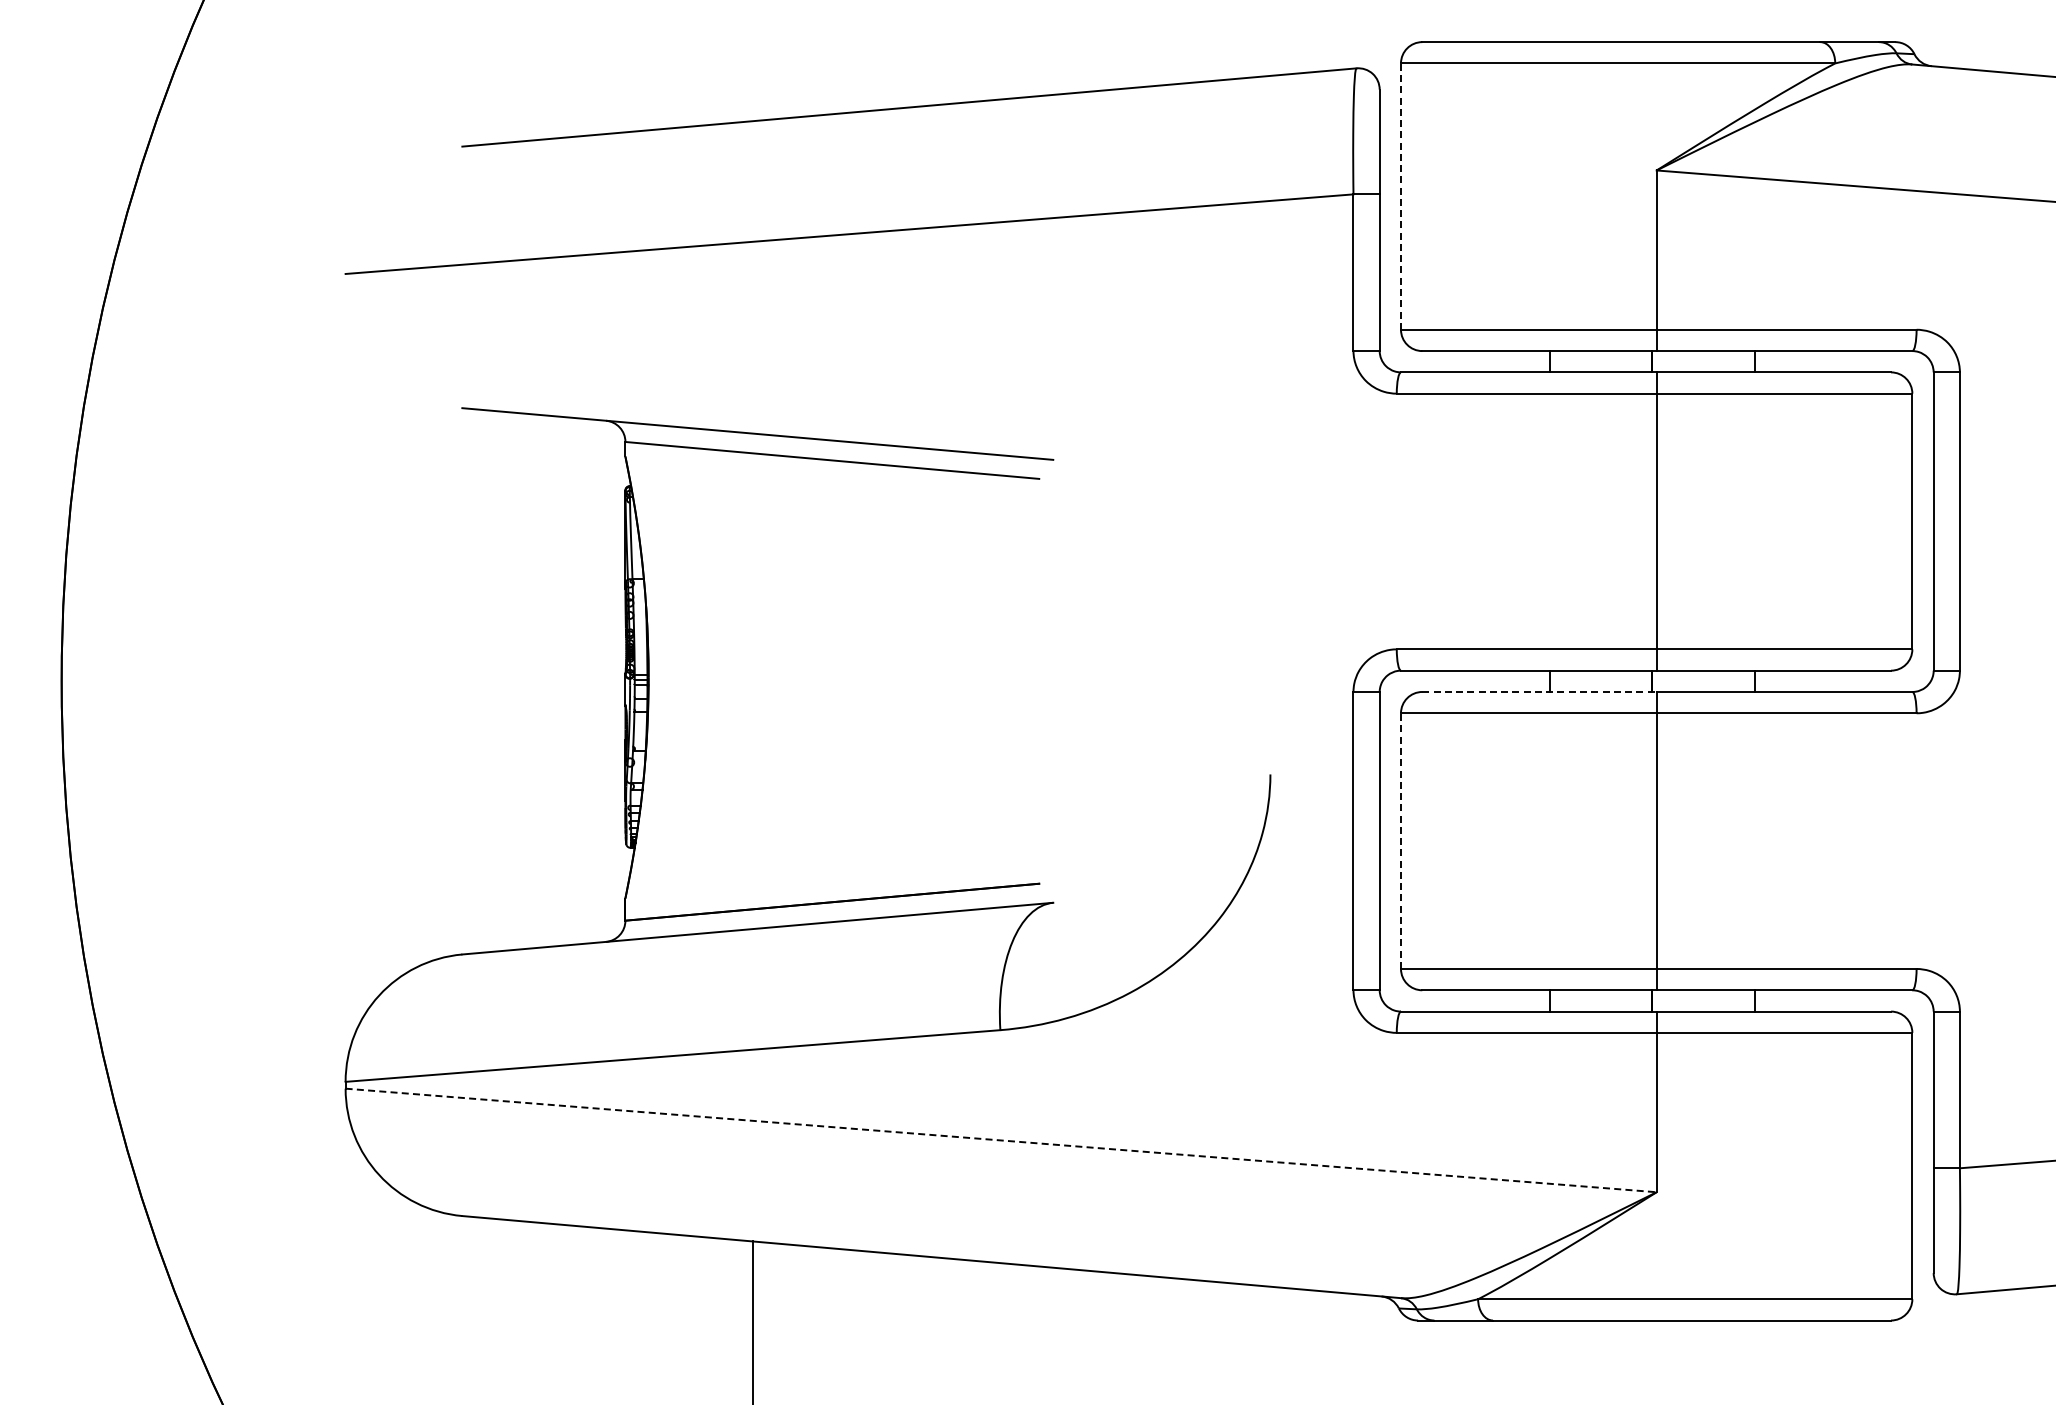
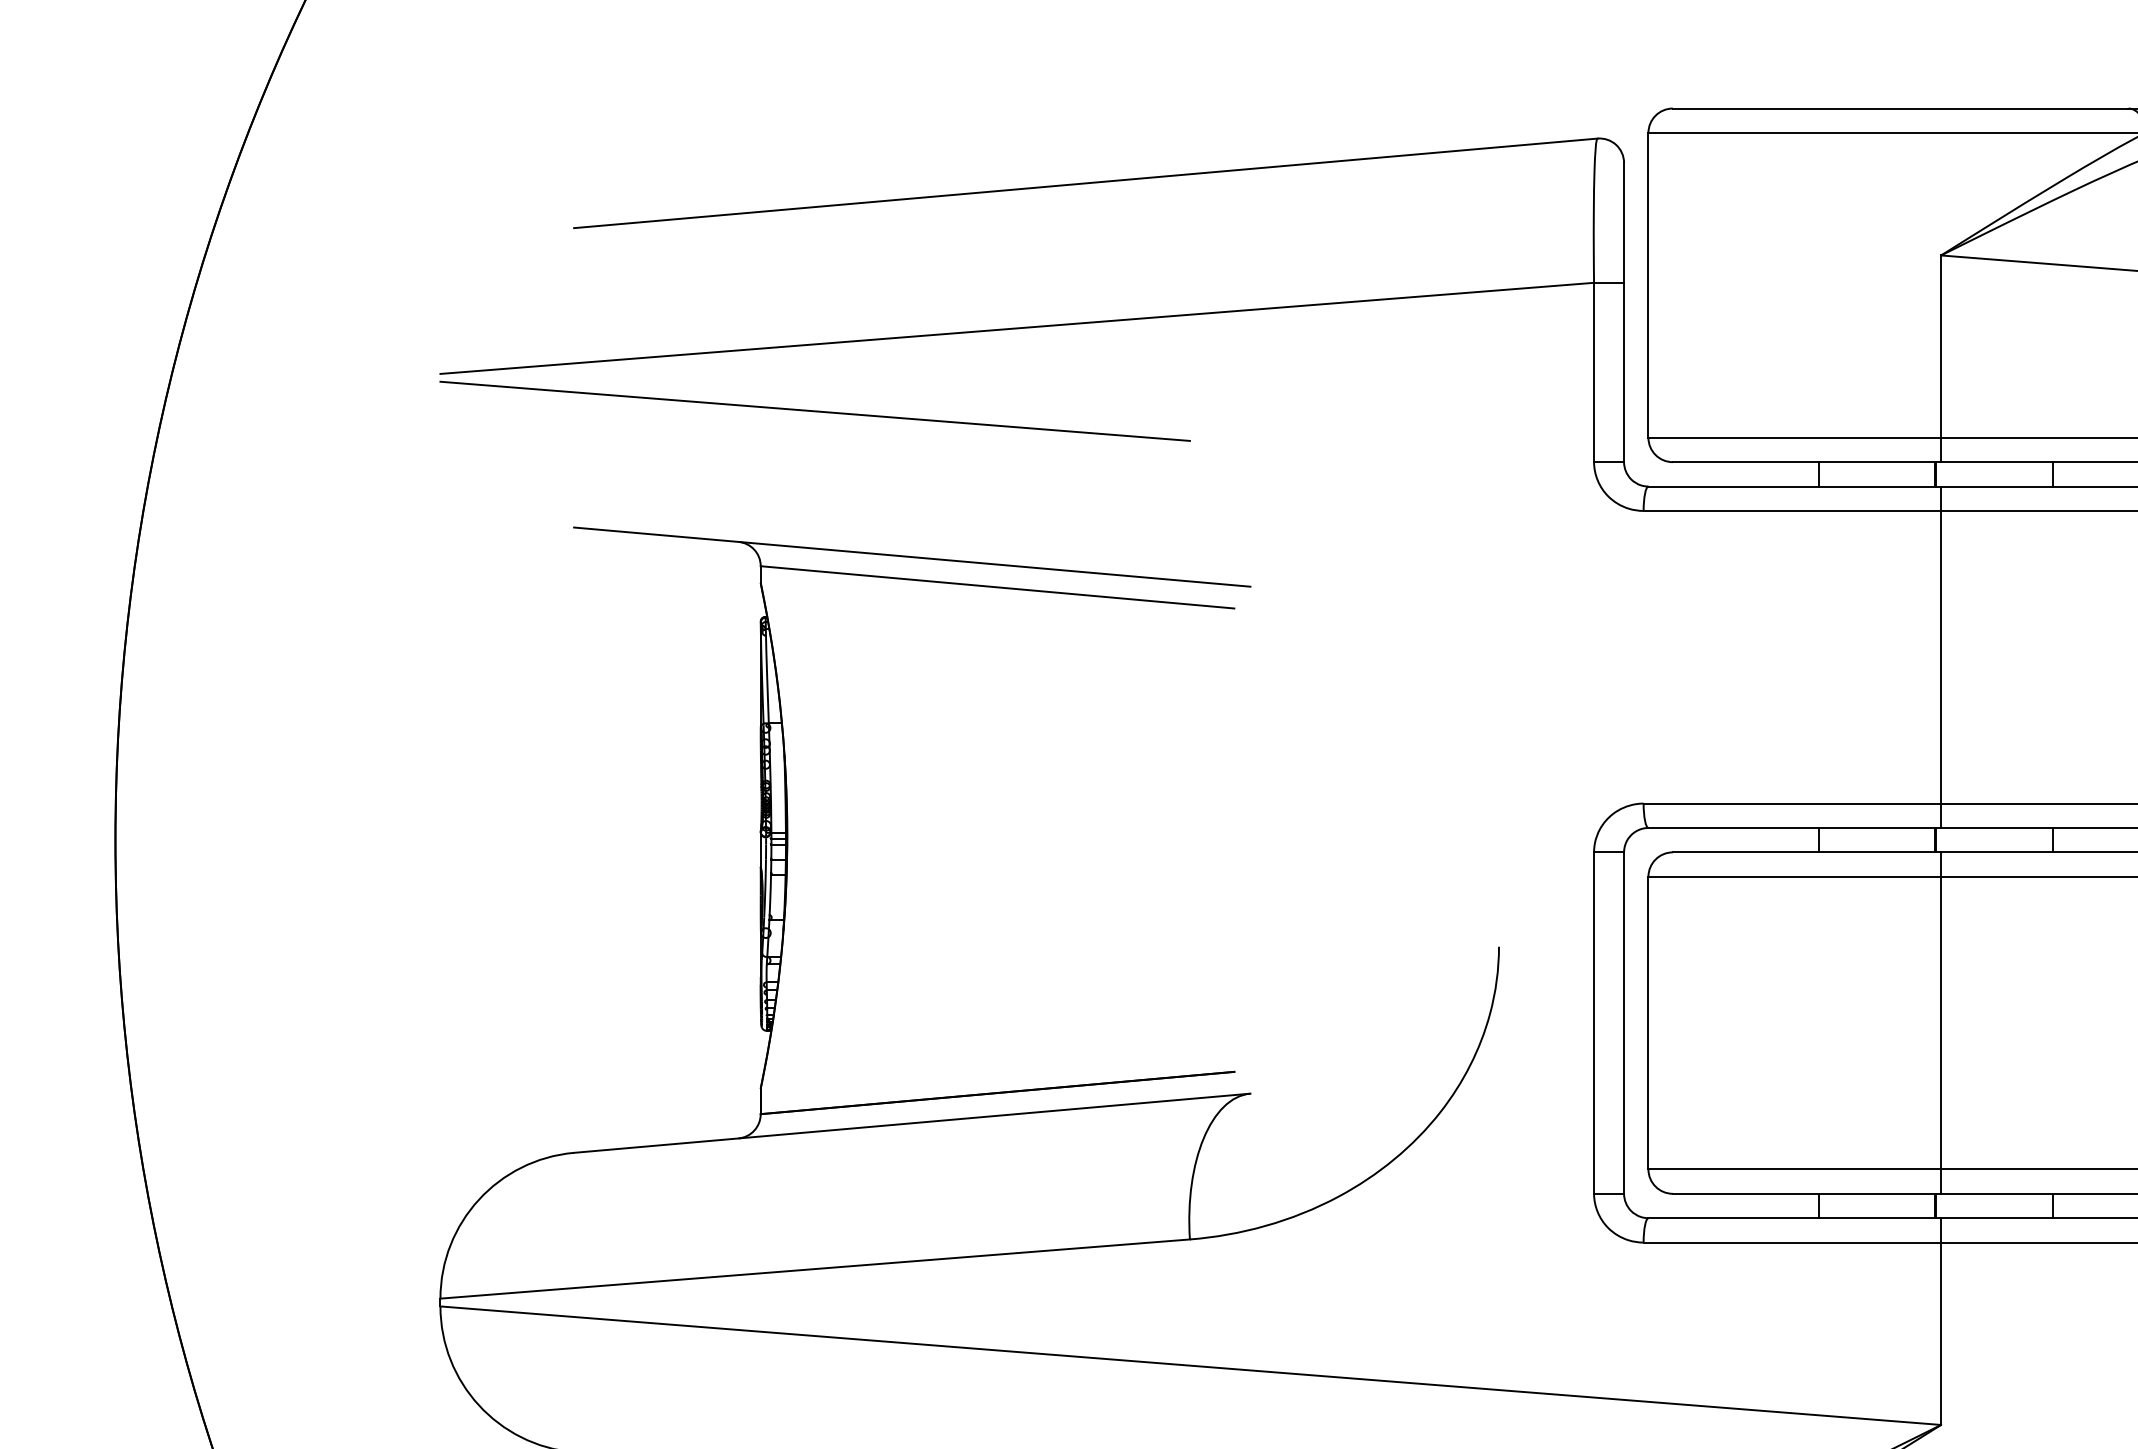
line: (1401, 196) -> (1649, 285), dashed -> solid
line: (672, 306) -> (814, 411), added
line: (1539, 691) -> (1806, 851), dashed -> solid
line: (1401, 841) -> (1649, 1023), dashed -> solid
line: (1001, 1140) -> (1191, 1365), dashed -> solid

